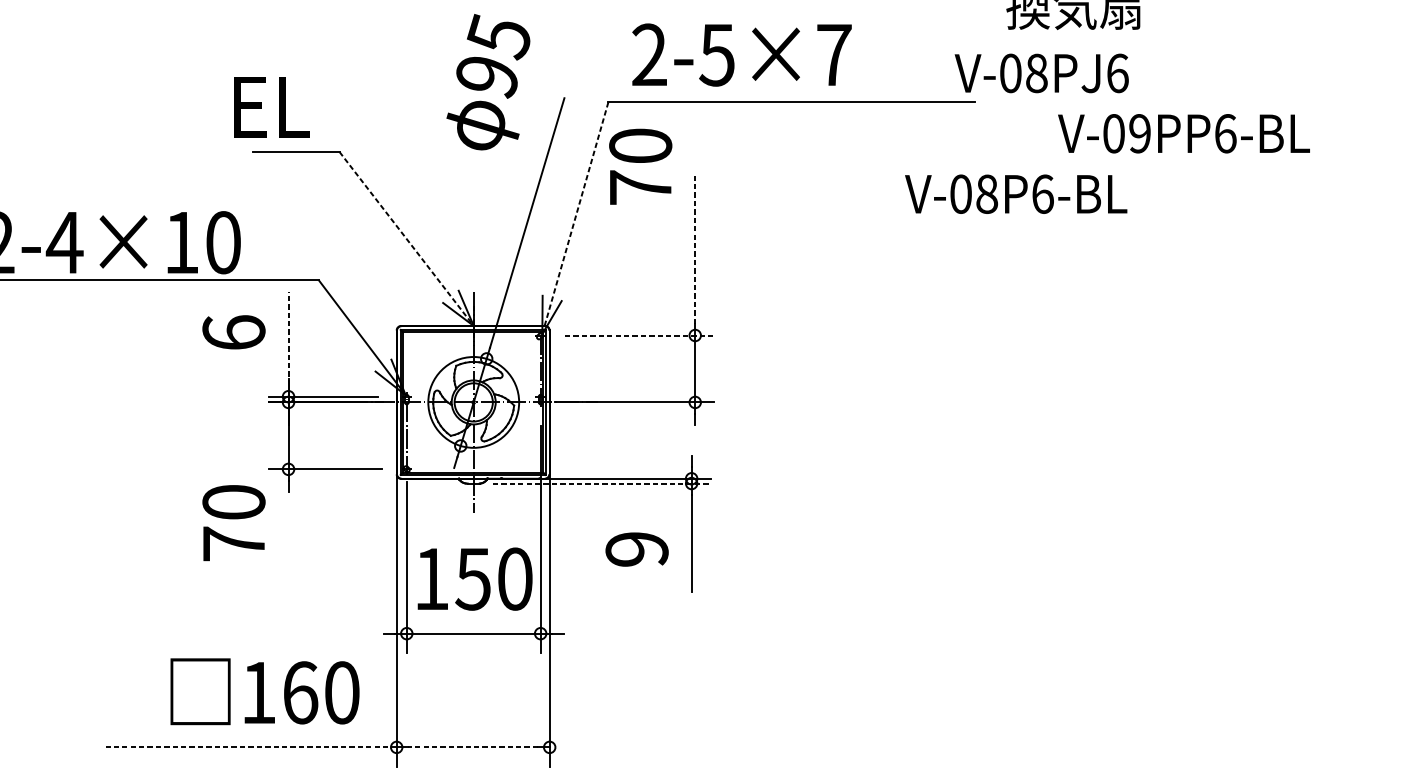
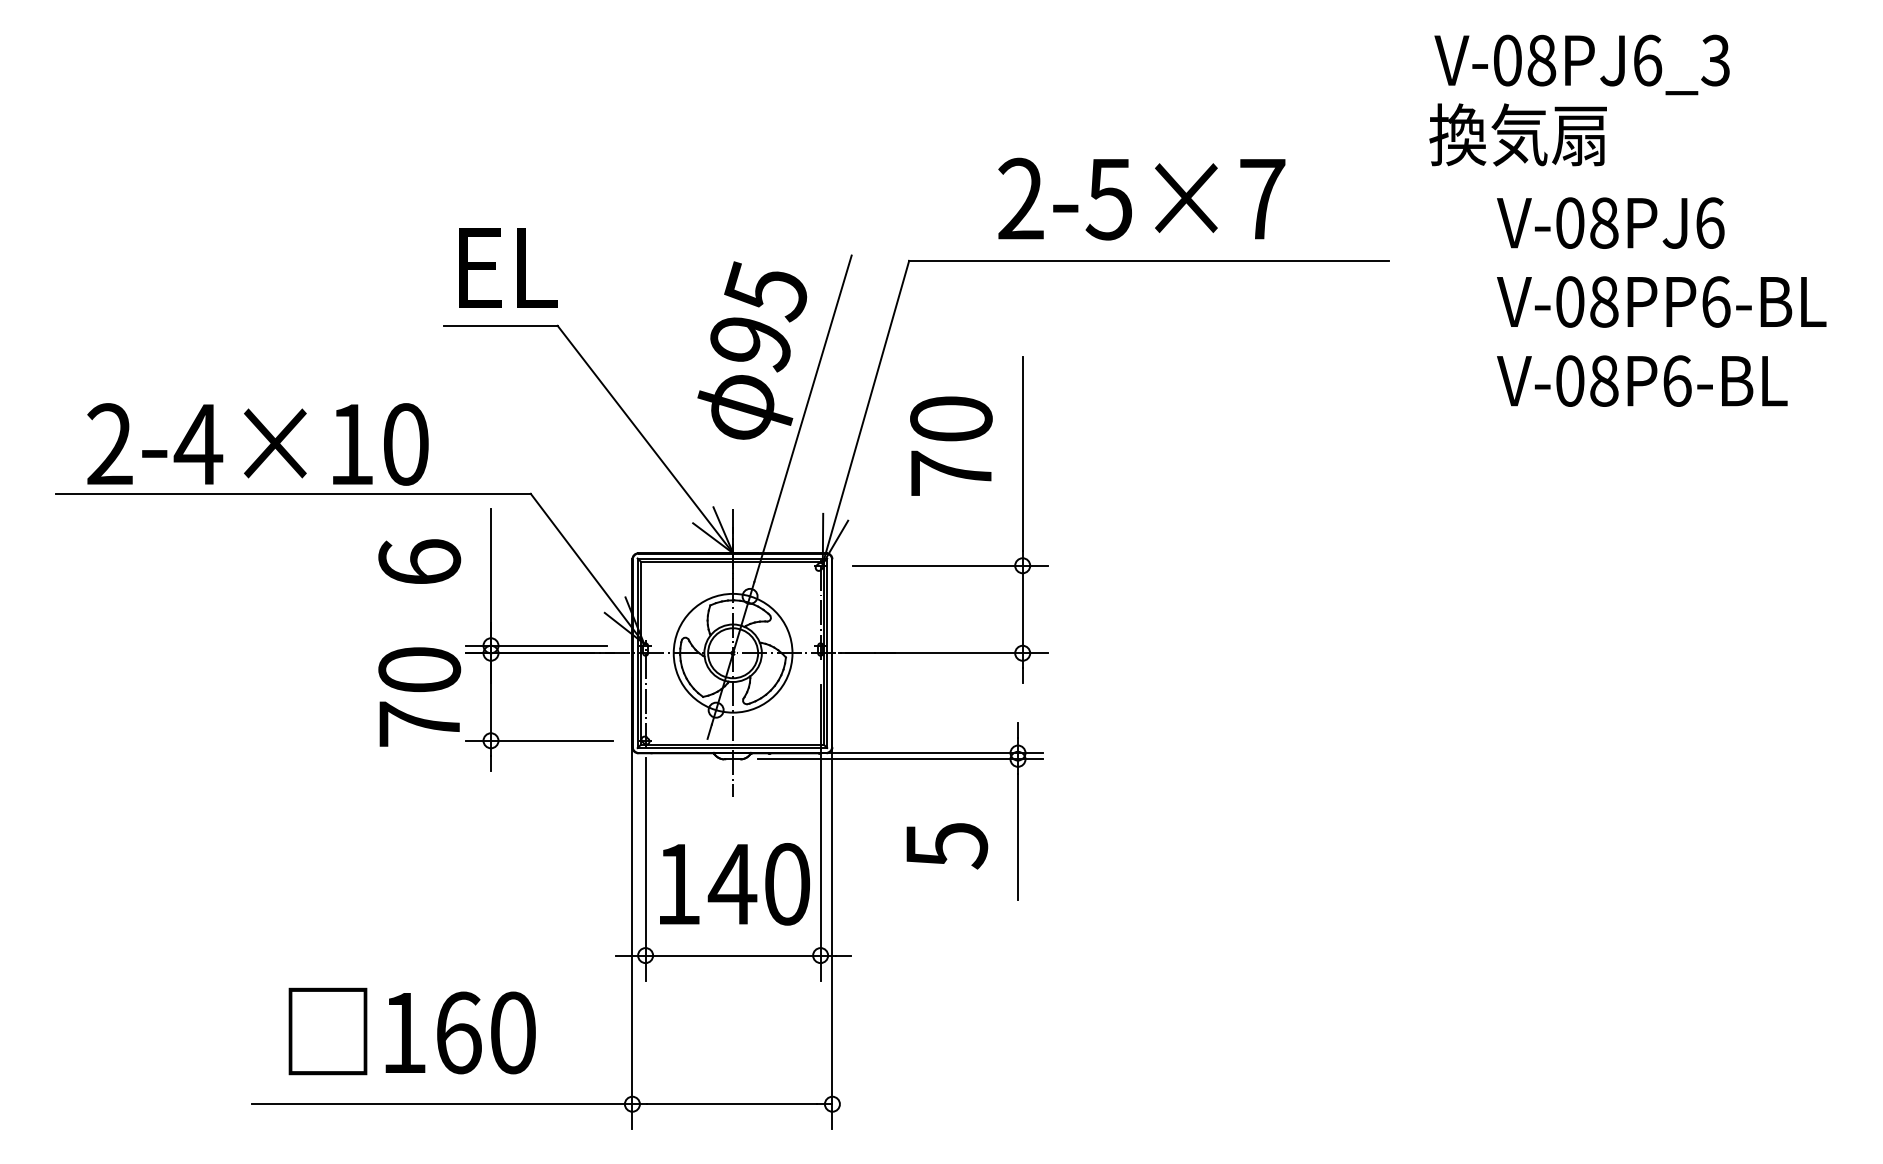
text: (741, 54) -> (1141, 198), moved
text: (1041, 72) -> (1610, 222), moved
text: (488, 82) -> (752, 350), moved
text: (272, 106) -> (508, 267), moved
text: (1140, 133) -> (1604, 301), V-09PP6-BL -> V-08PP6-BL
text: (640, 166) -> (951, 445), moved
text: (1016, 193) -> (1642, 380), moved
line: (574, 218) -> (865, 412), dashed -> solid
line: (406, 238) -> (645, 439), dashed -> solid
line: (695, 249) -> (1022, 453), dashed -> solid
line: (640, 335) -> (950, 565), dashed -> solid
line: (288, 338) -> (491, 569), dashed -> solid
line: (602, 483) -> (901, 759), dashed -> solid
text: (233, 522) -> (419, 696), moved
text: (636, 550) -> (946, 846), 9 -> 5
text: (473, 579) -> (732, 884), 150 -> 140
text: (264, 691) -> (411, 1031), moved
line: (250, 747) -> (441, 1104), dashed -> solid
line: (472, 747) -> (731, 1104), dashed -> solid

